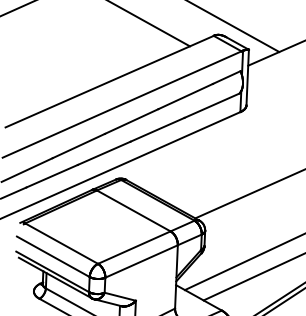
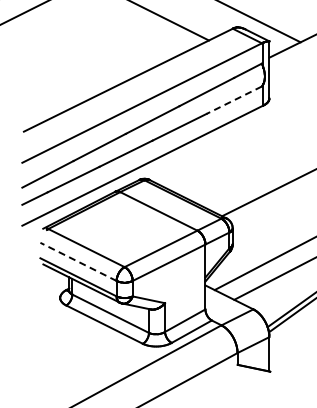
line: (212, 105) -> (234, 100), solid -> dashed
line: (53, 256) -> (78, 261), solid -> dashed

